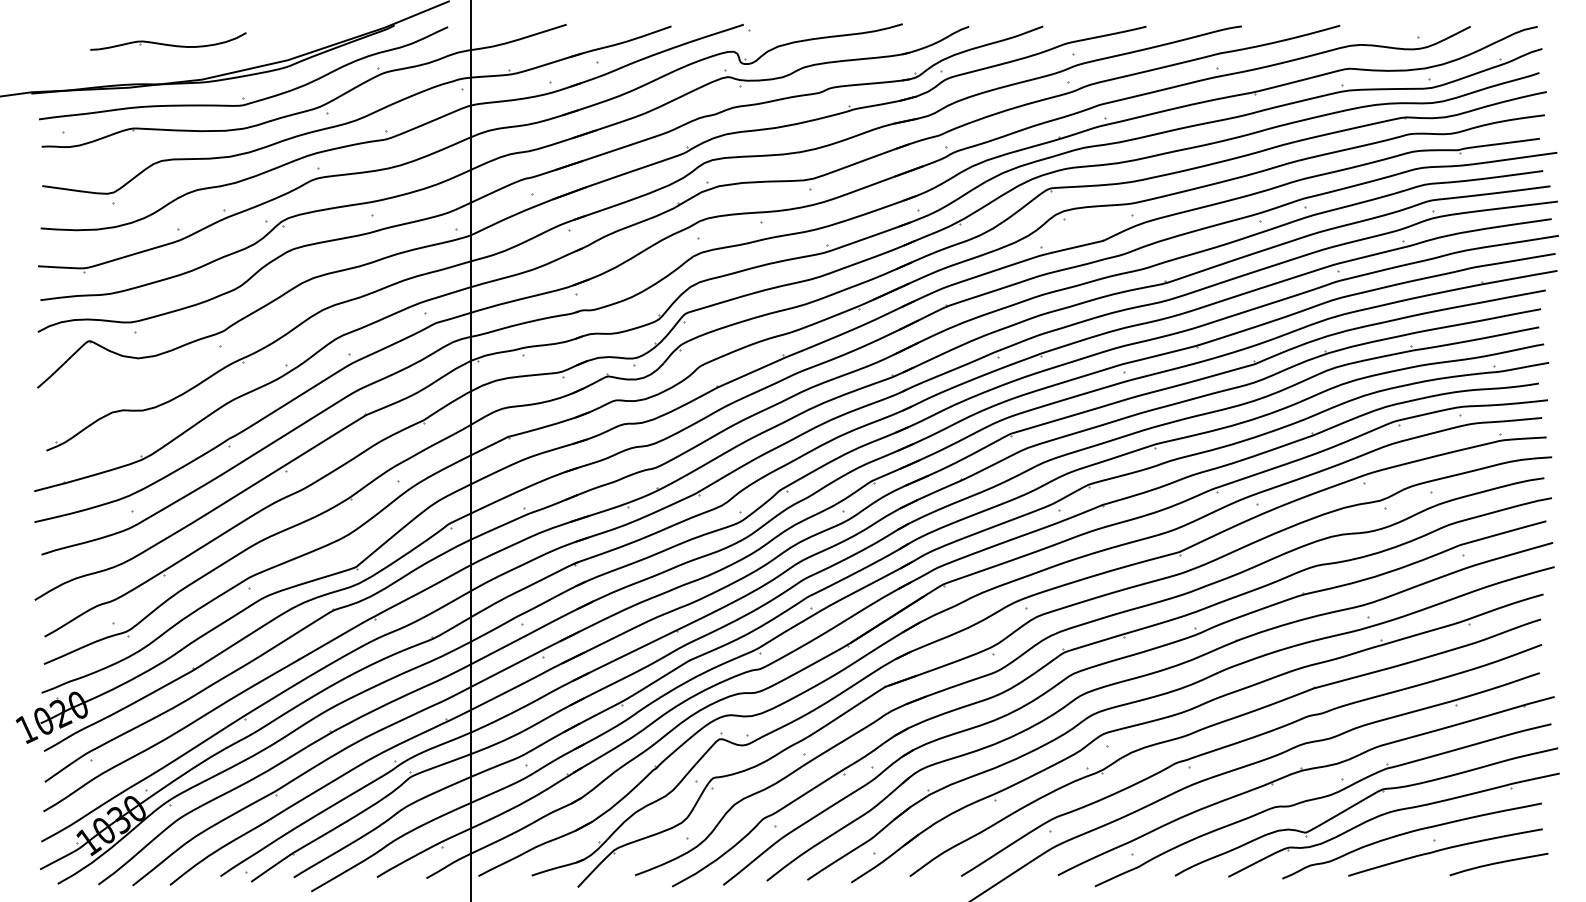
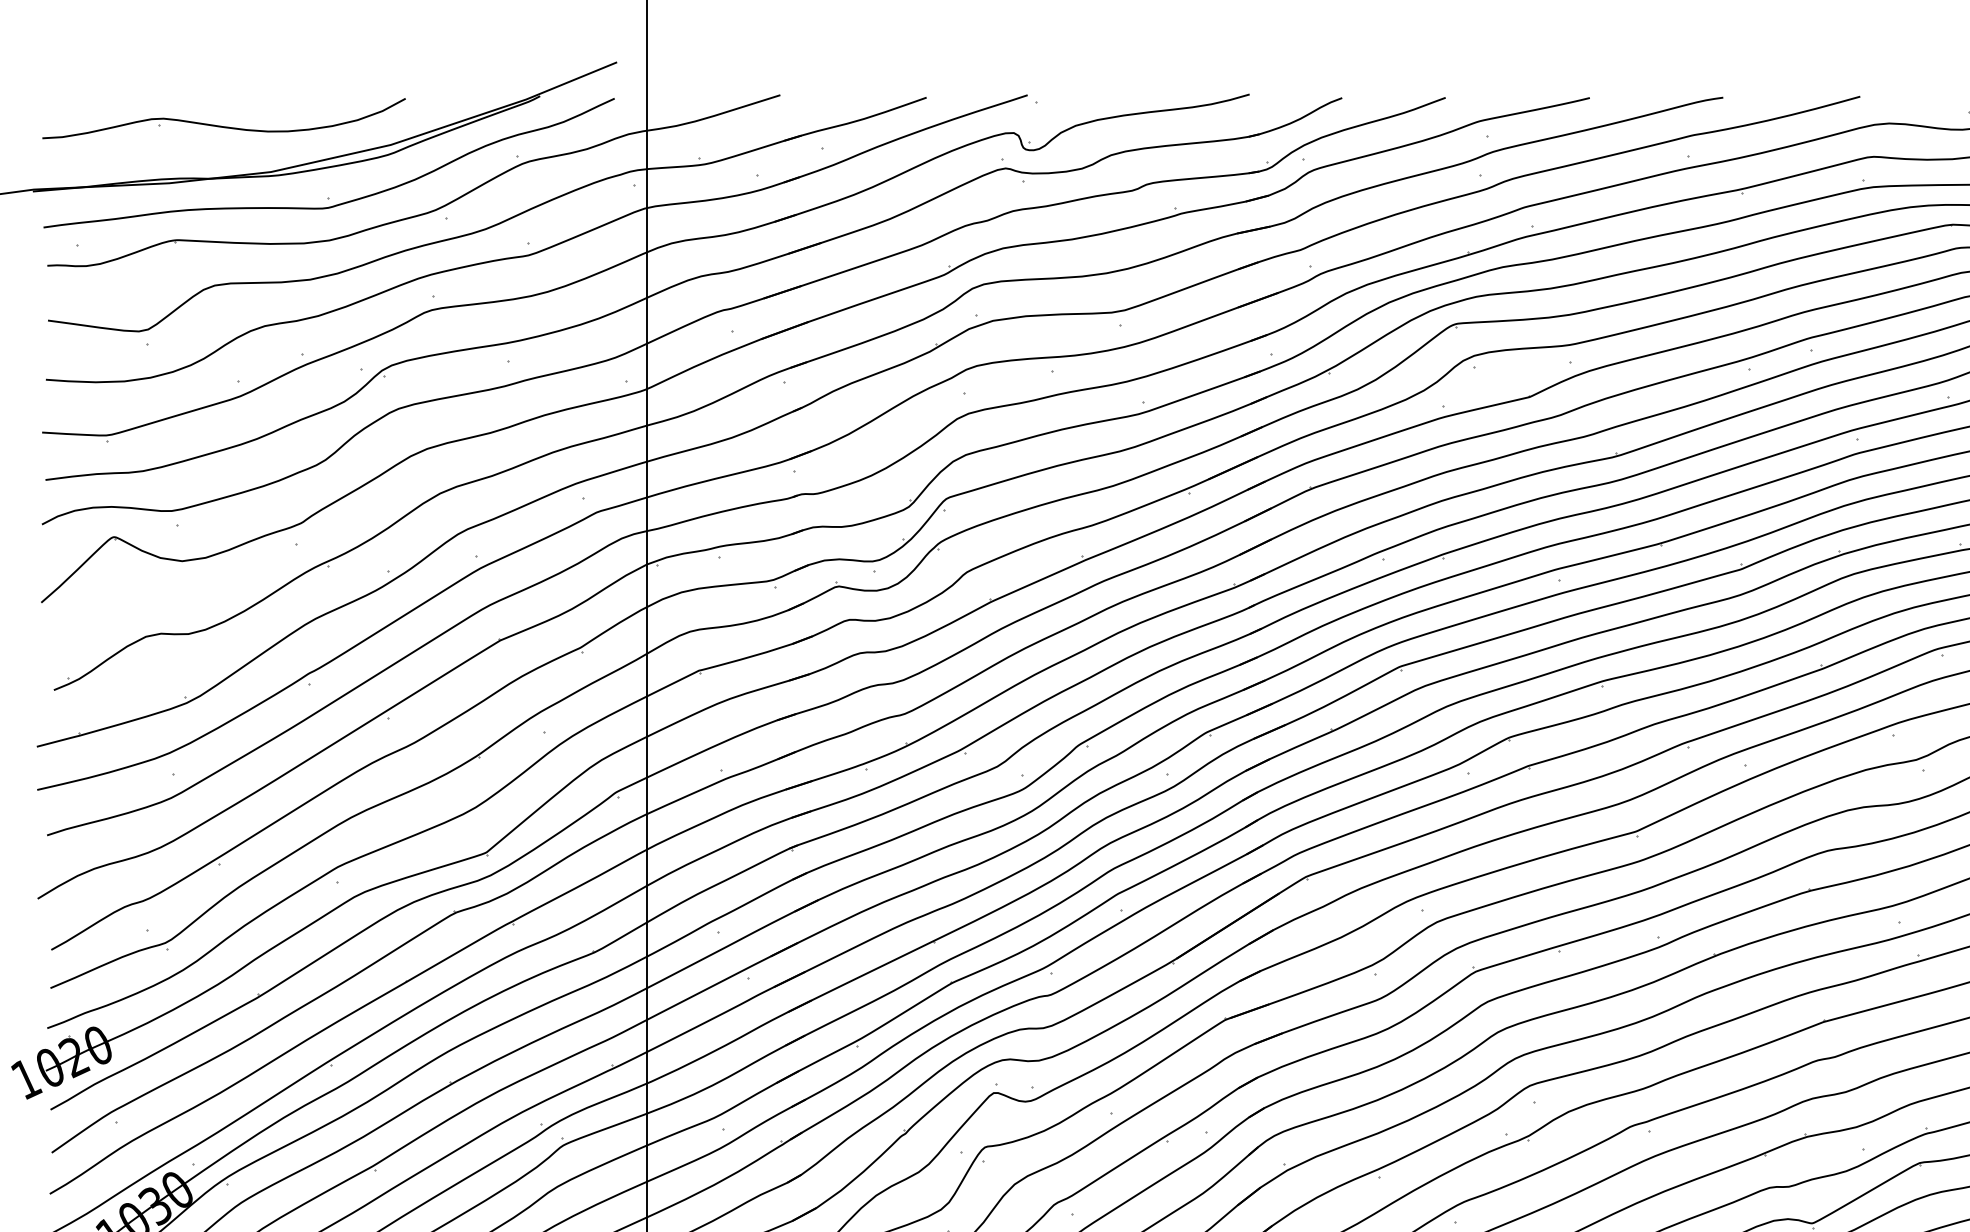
part: (168, 41) -> (224, 118), size x1.67

